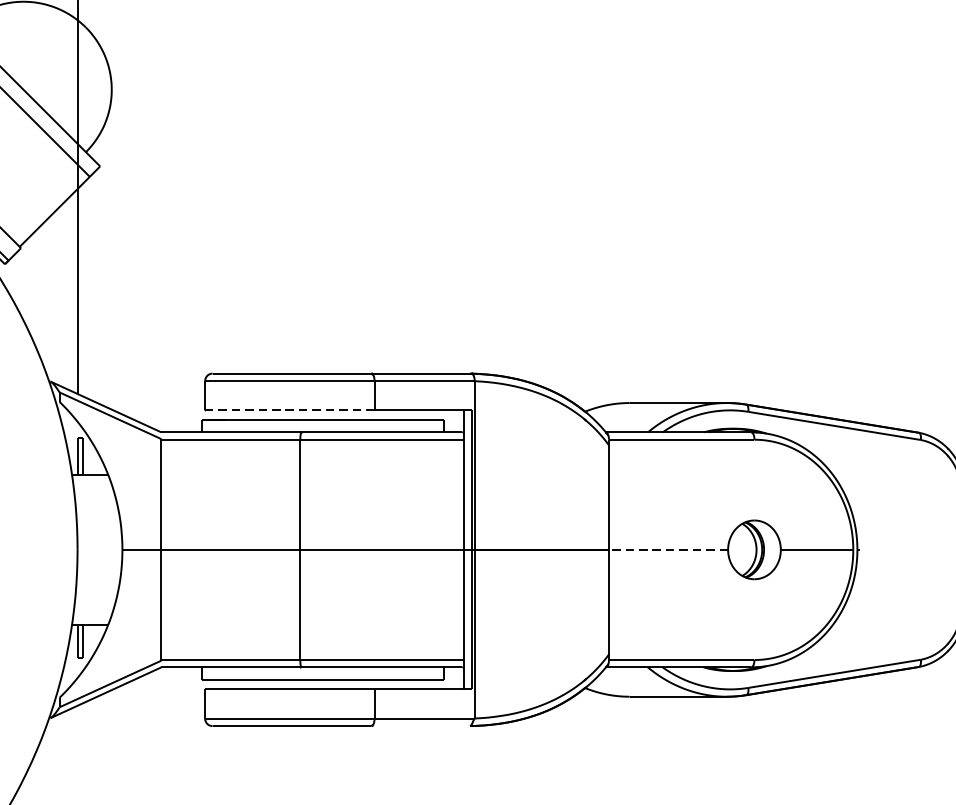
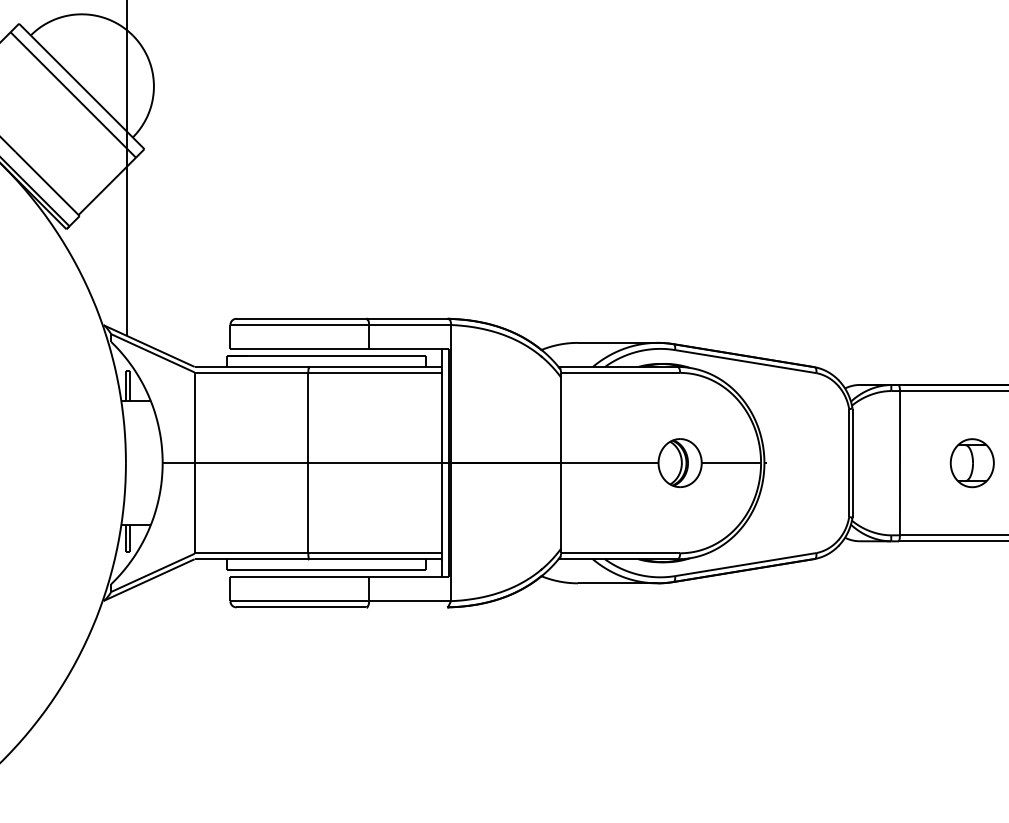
line: (289, 409) -> (299, 348), dashed -> solid
line: (668, 550) -> (609, 463), dashed -> solid

